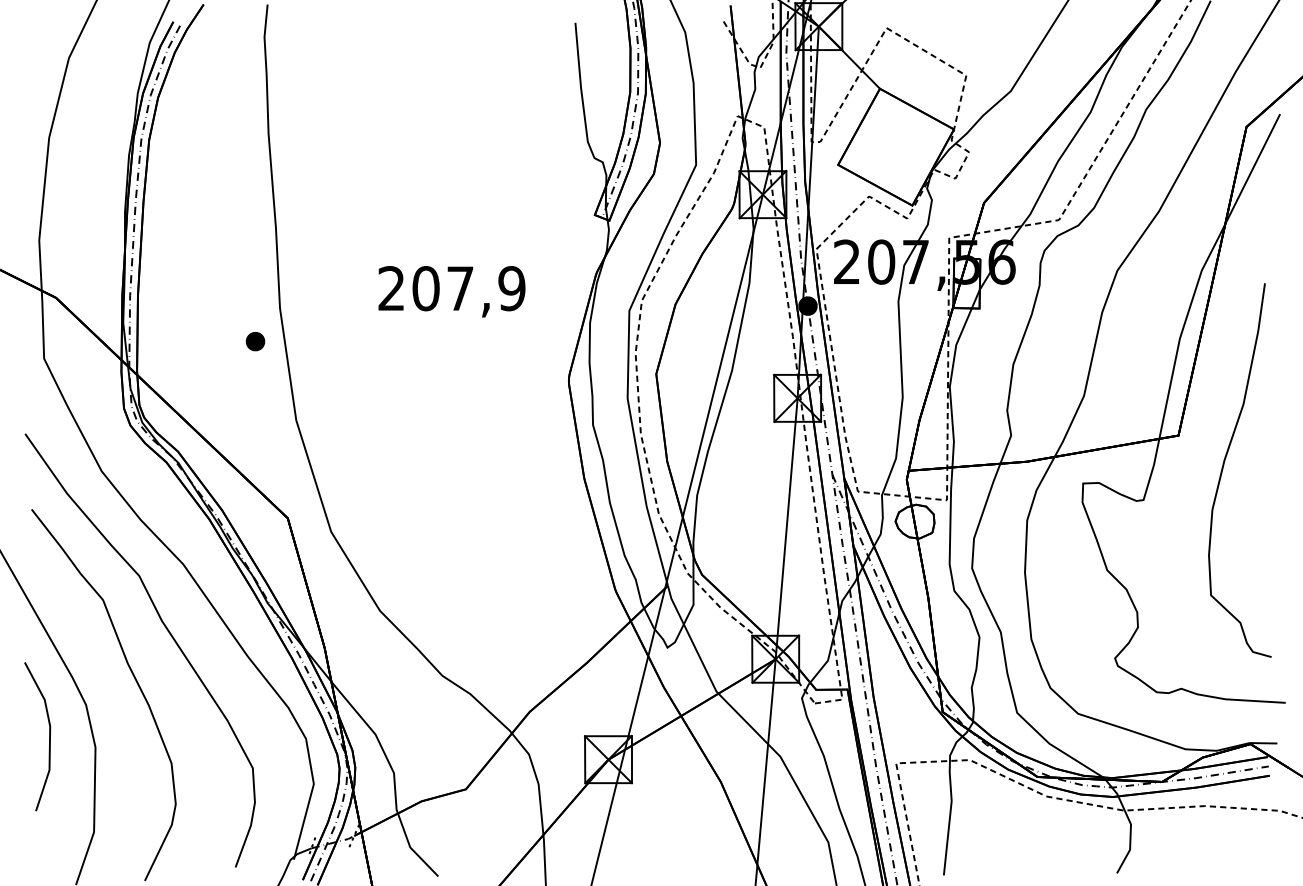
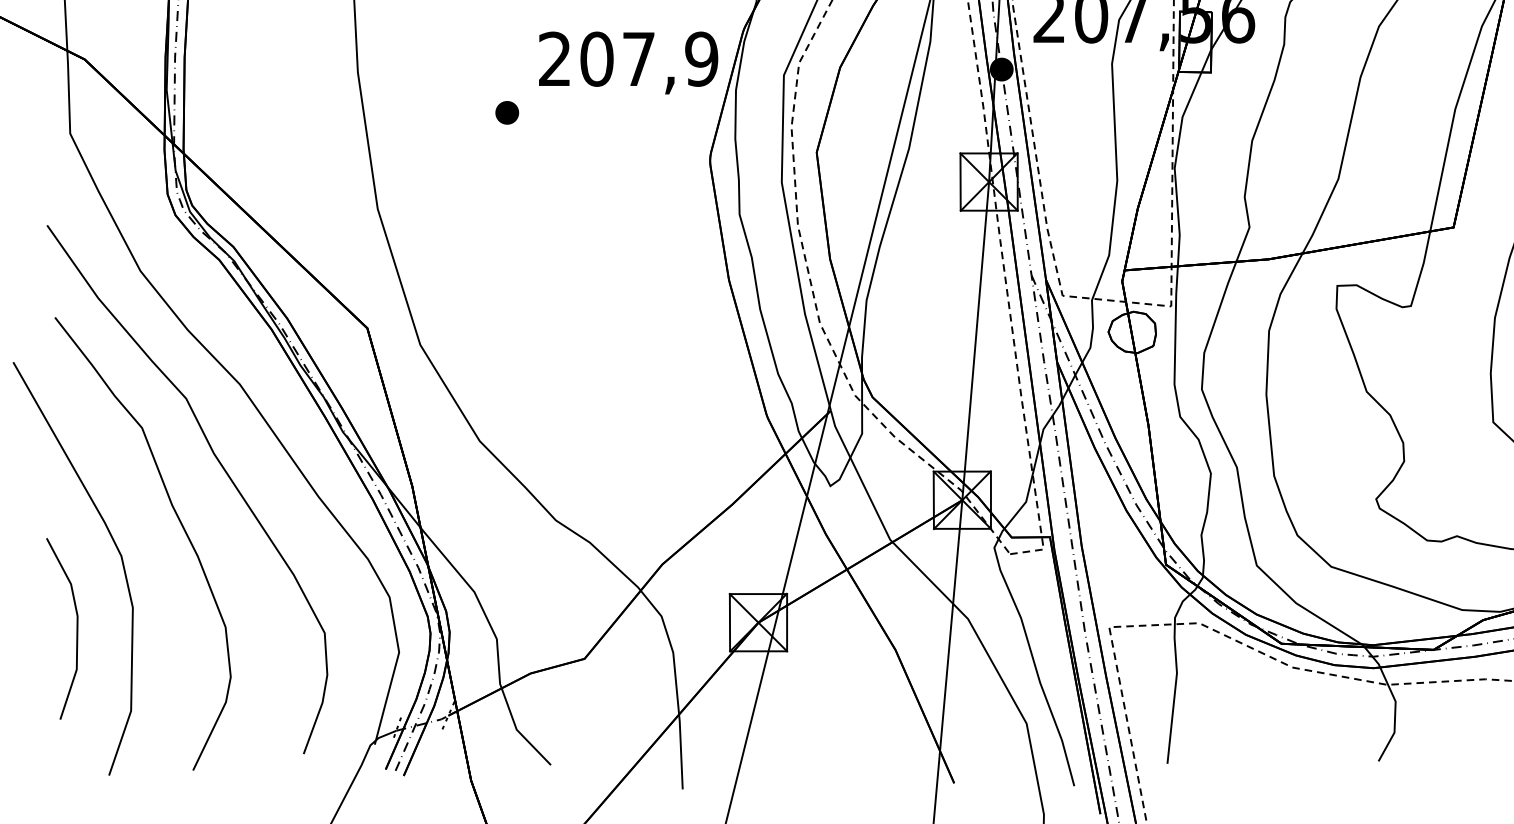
text: (451, 291) -> (627, 62), moved
part: (255, 341) -> (507, 112), moved
line: (49, 736) -> (76, 628), moved

